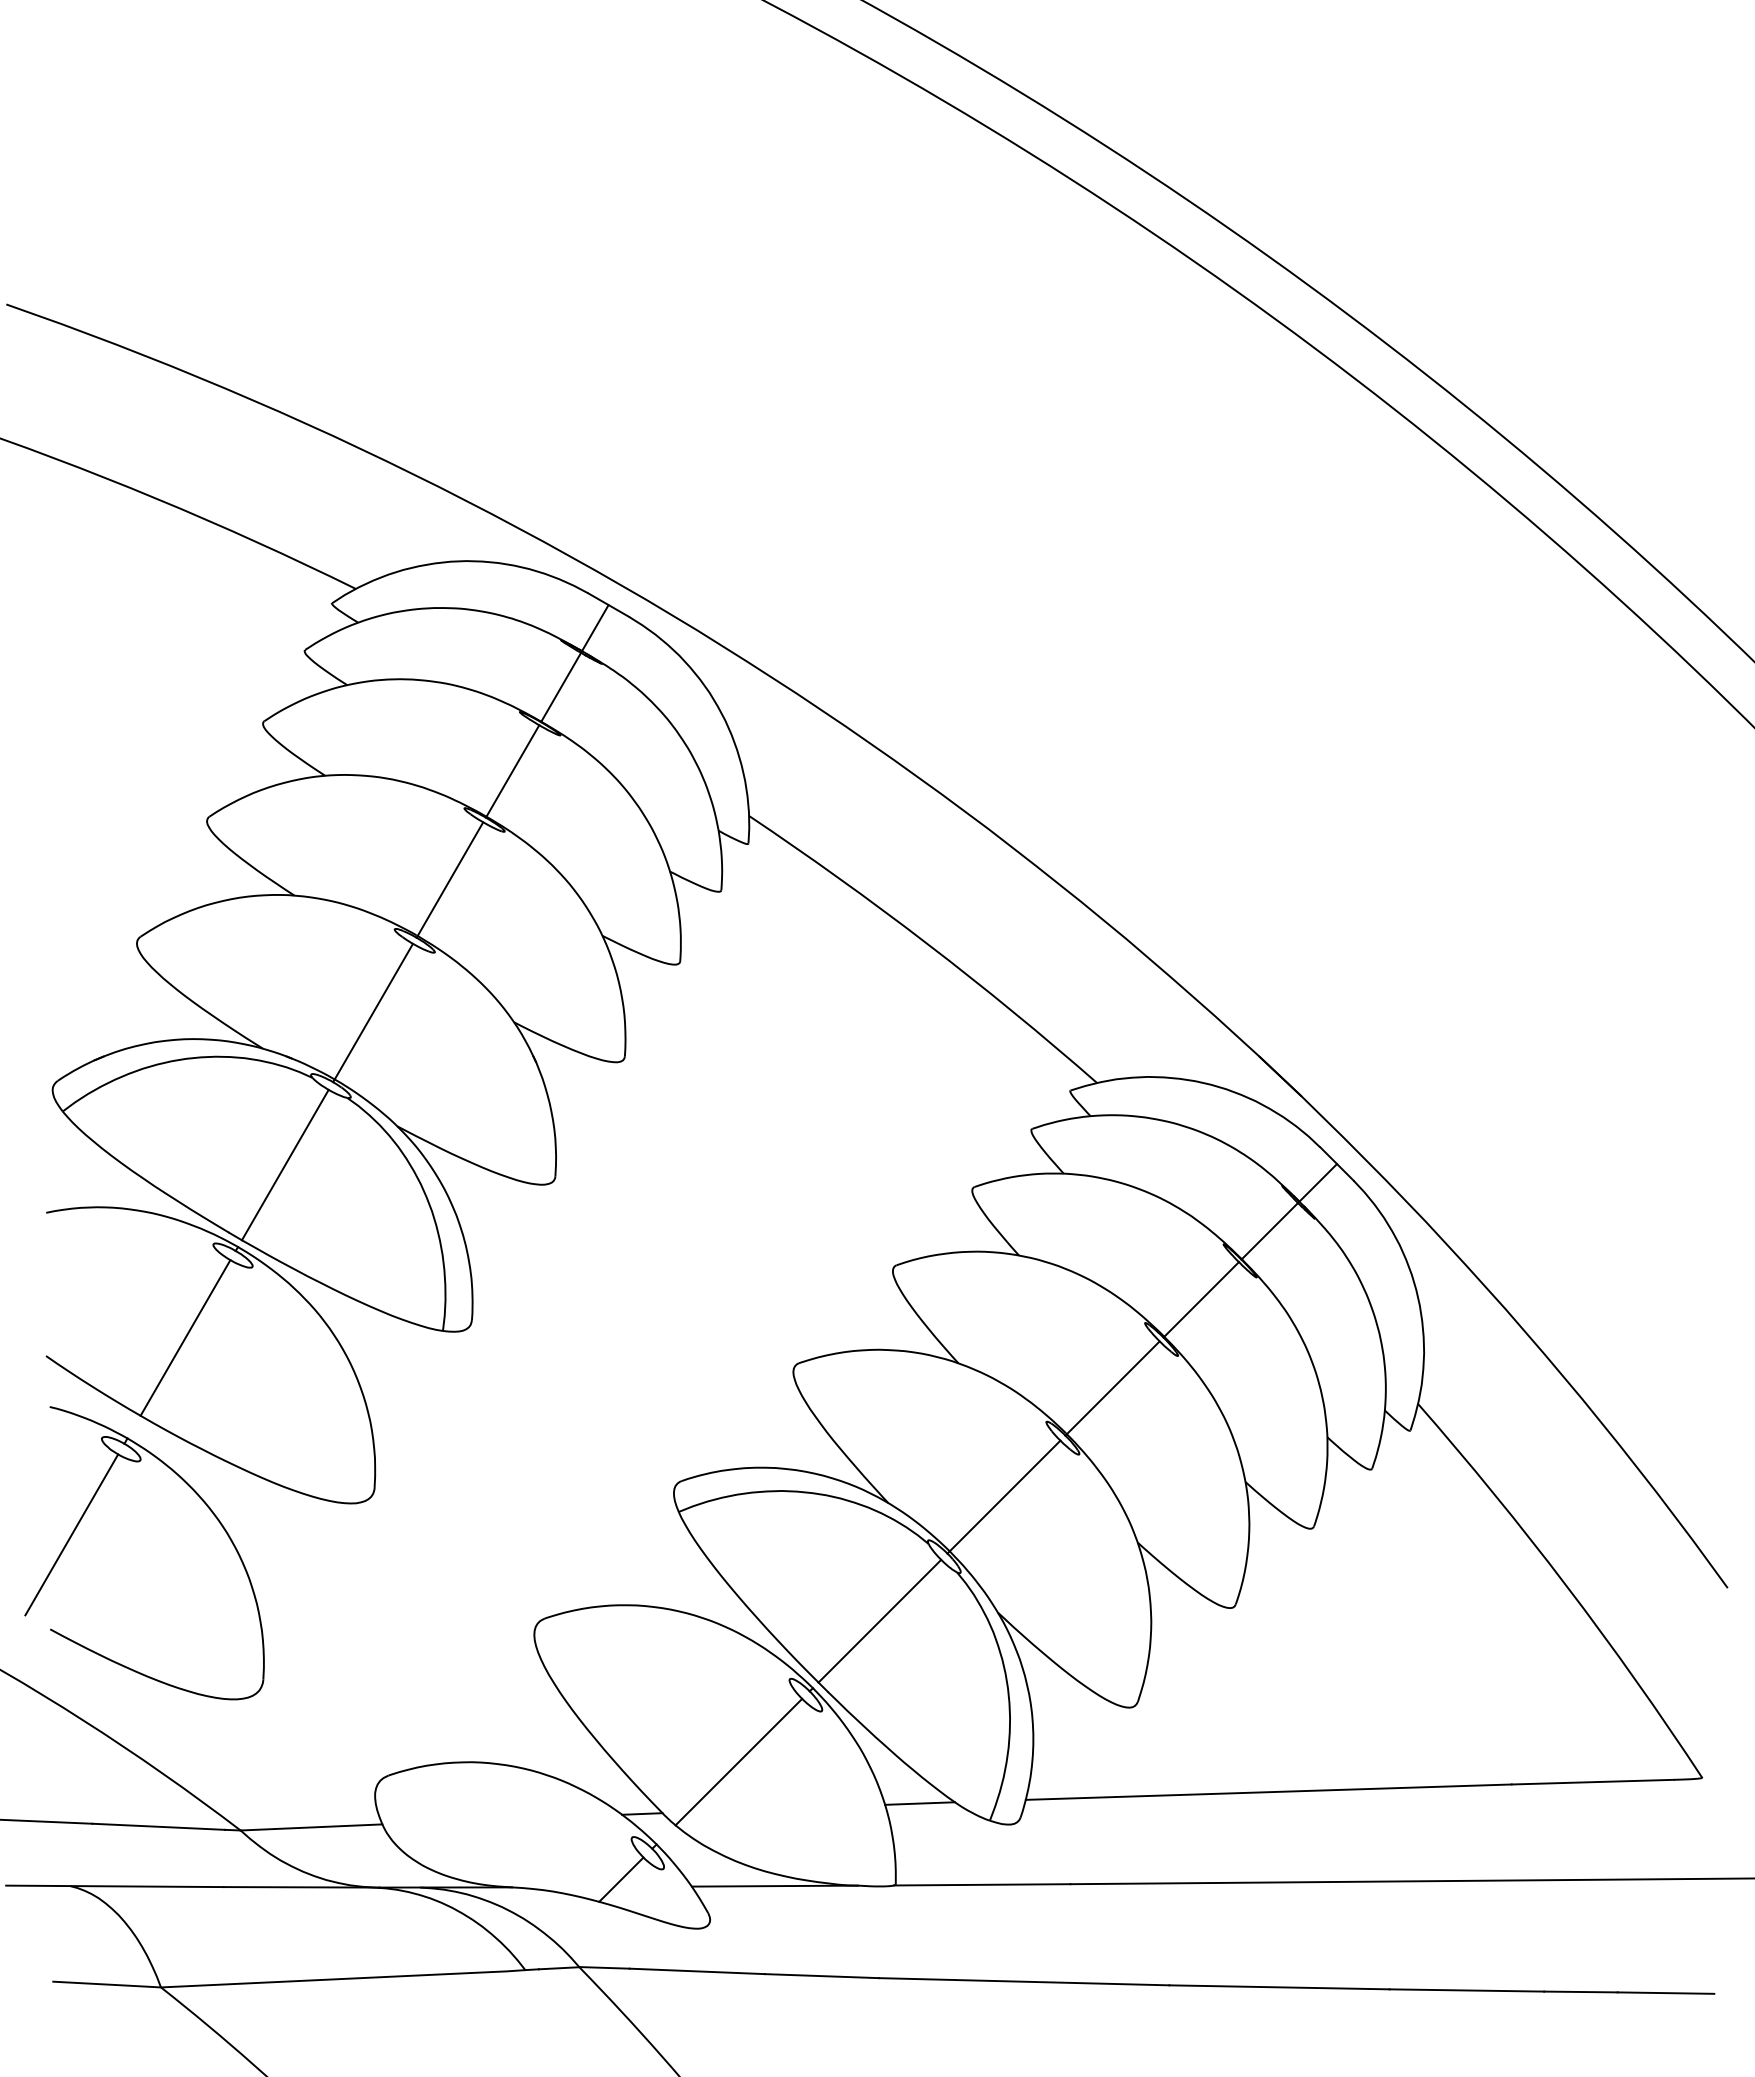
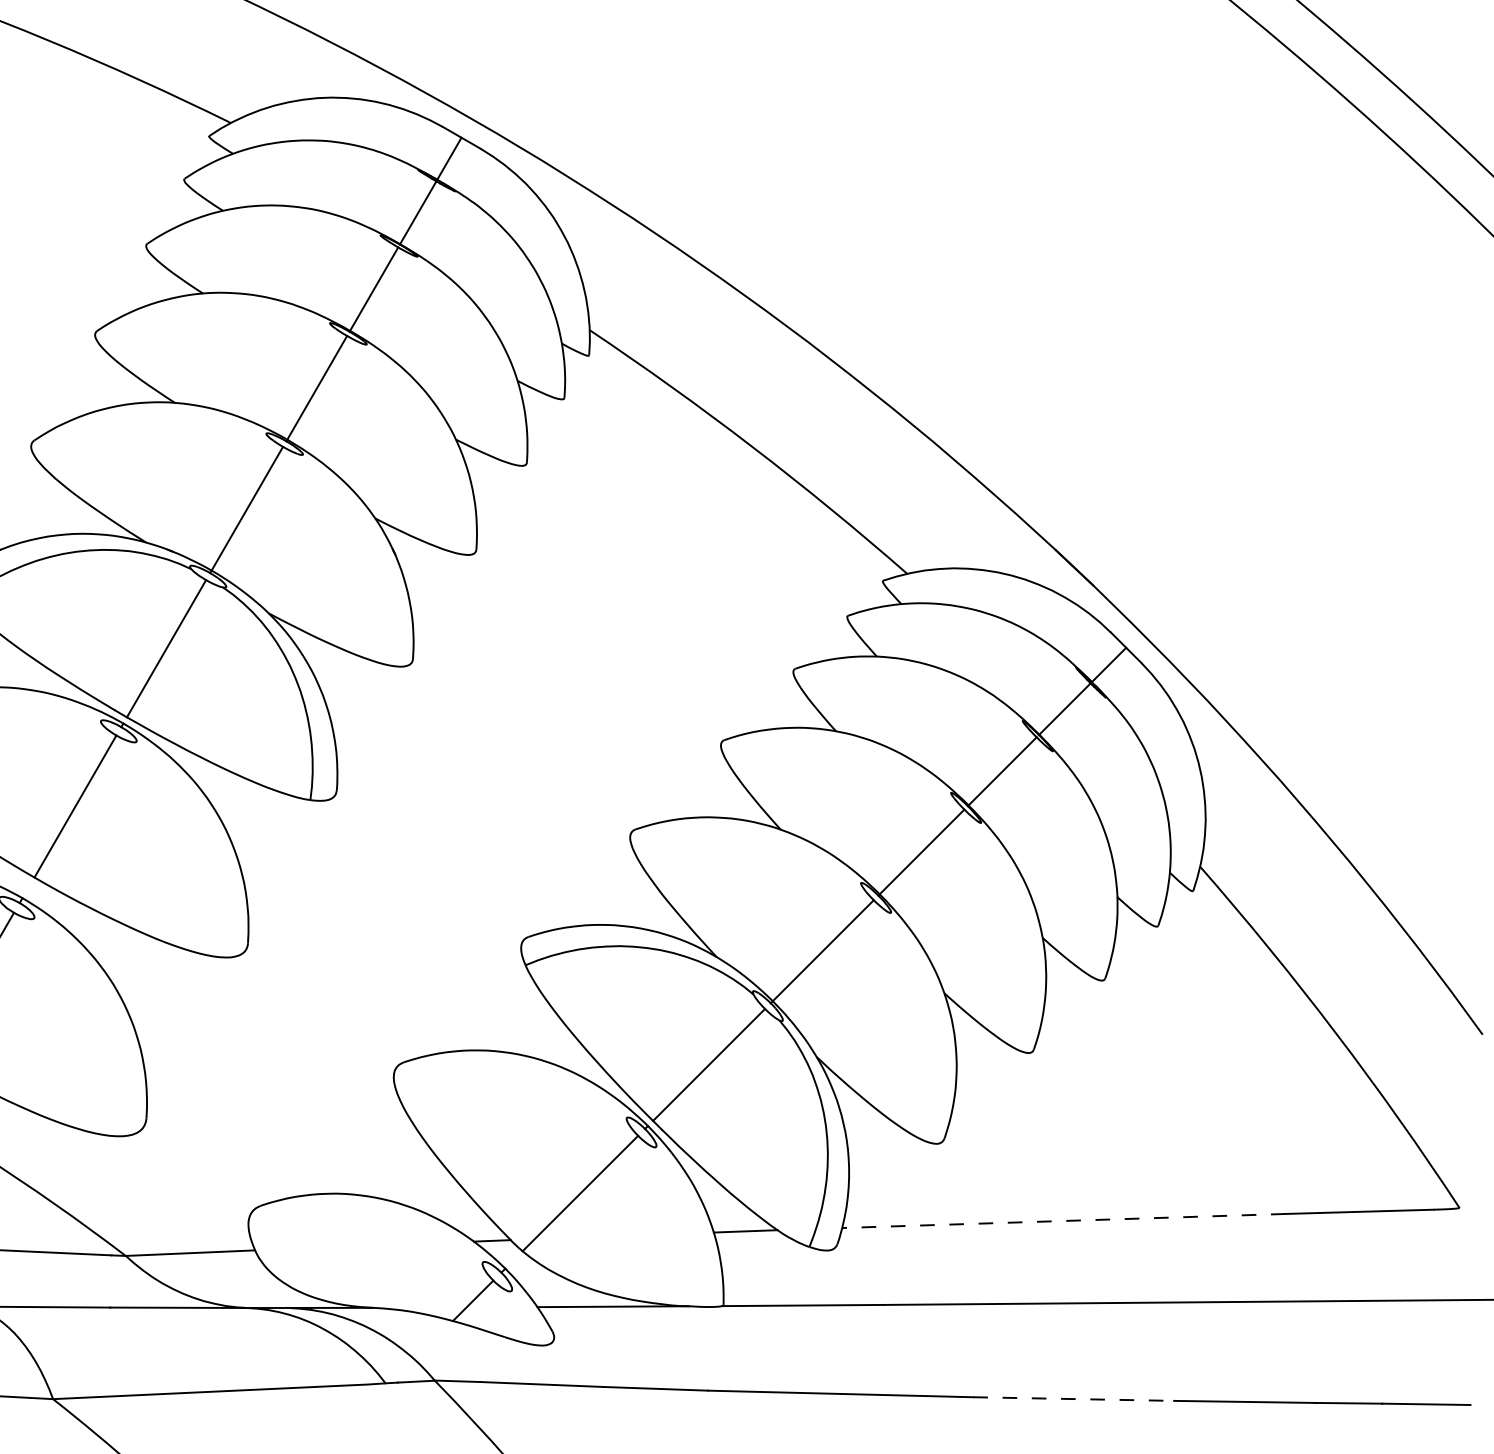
line: (1268, 1792) -> (1063, 1221), solid -> dashed
line: (1279, 1987) -> (1073, 1399), solid -> dashed

